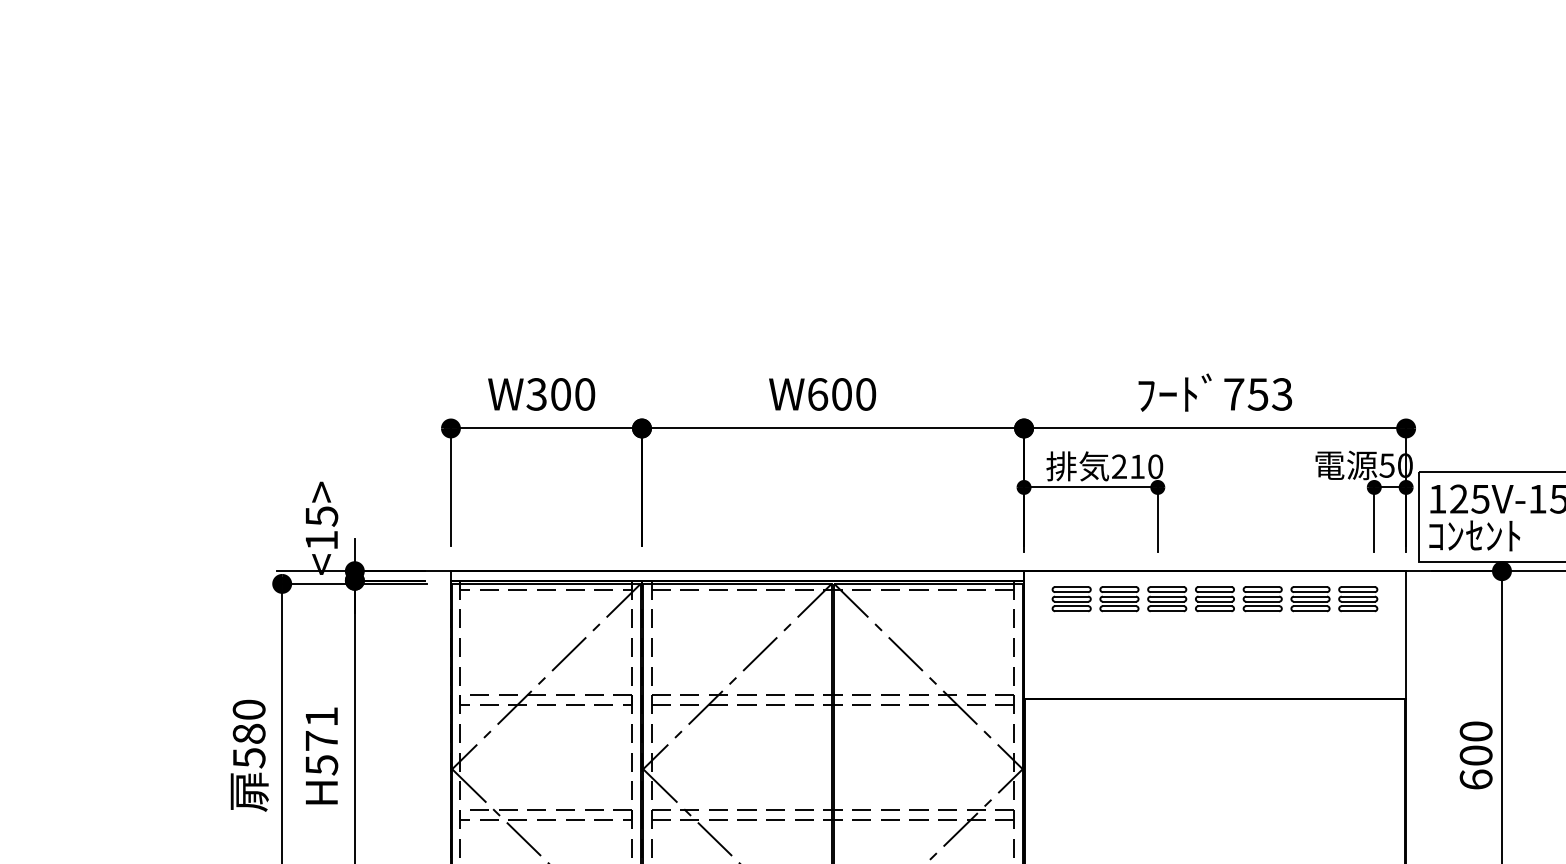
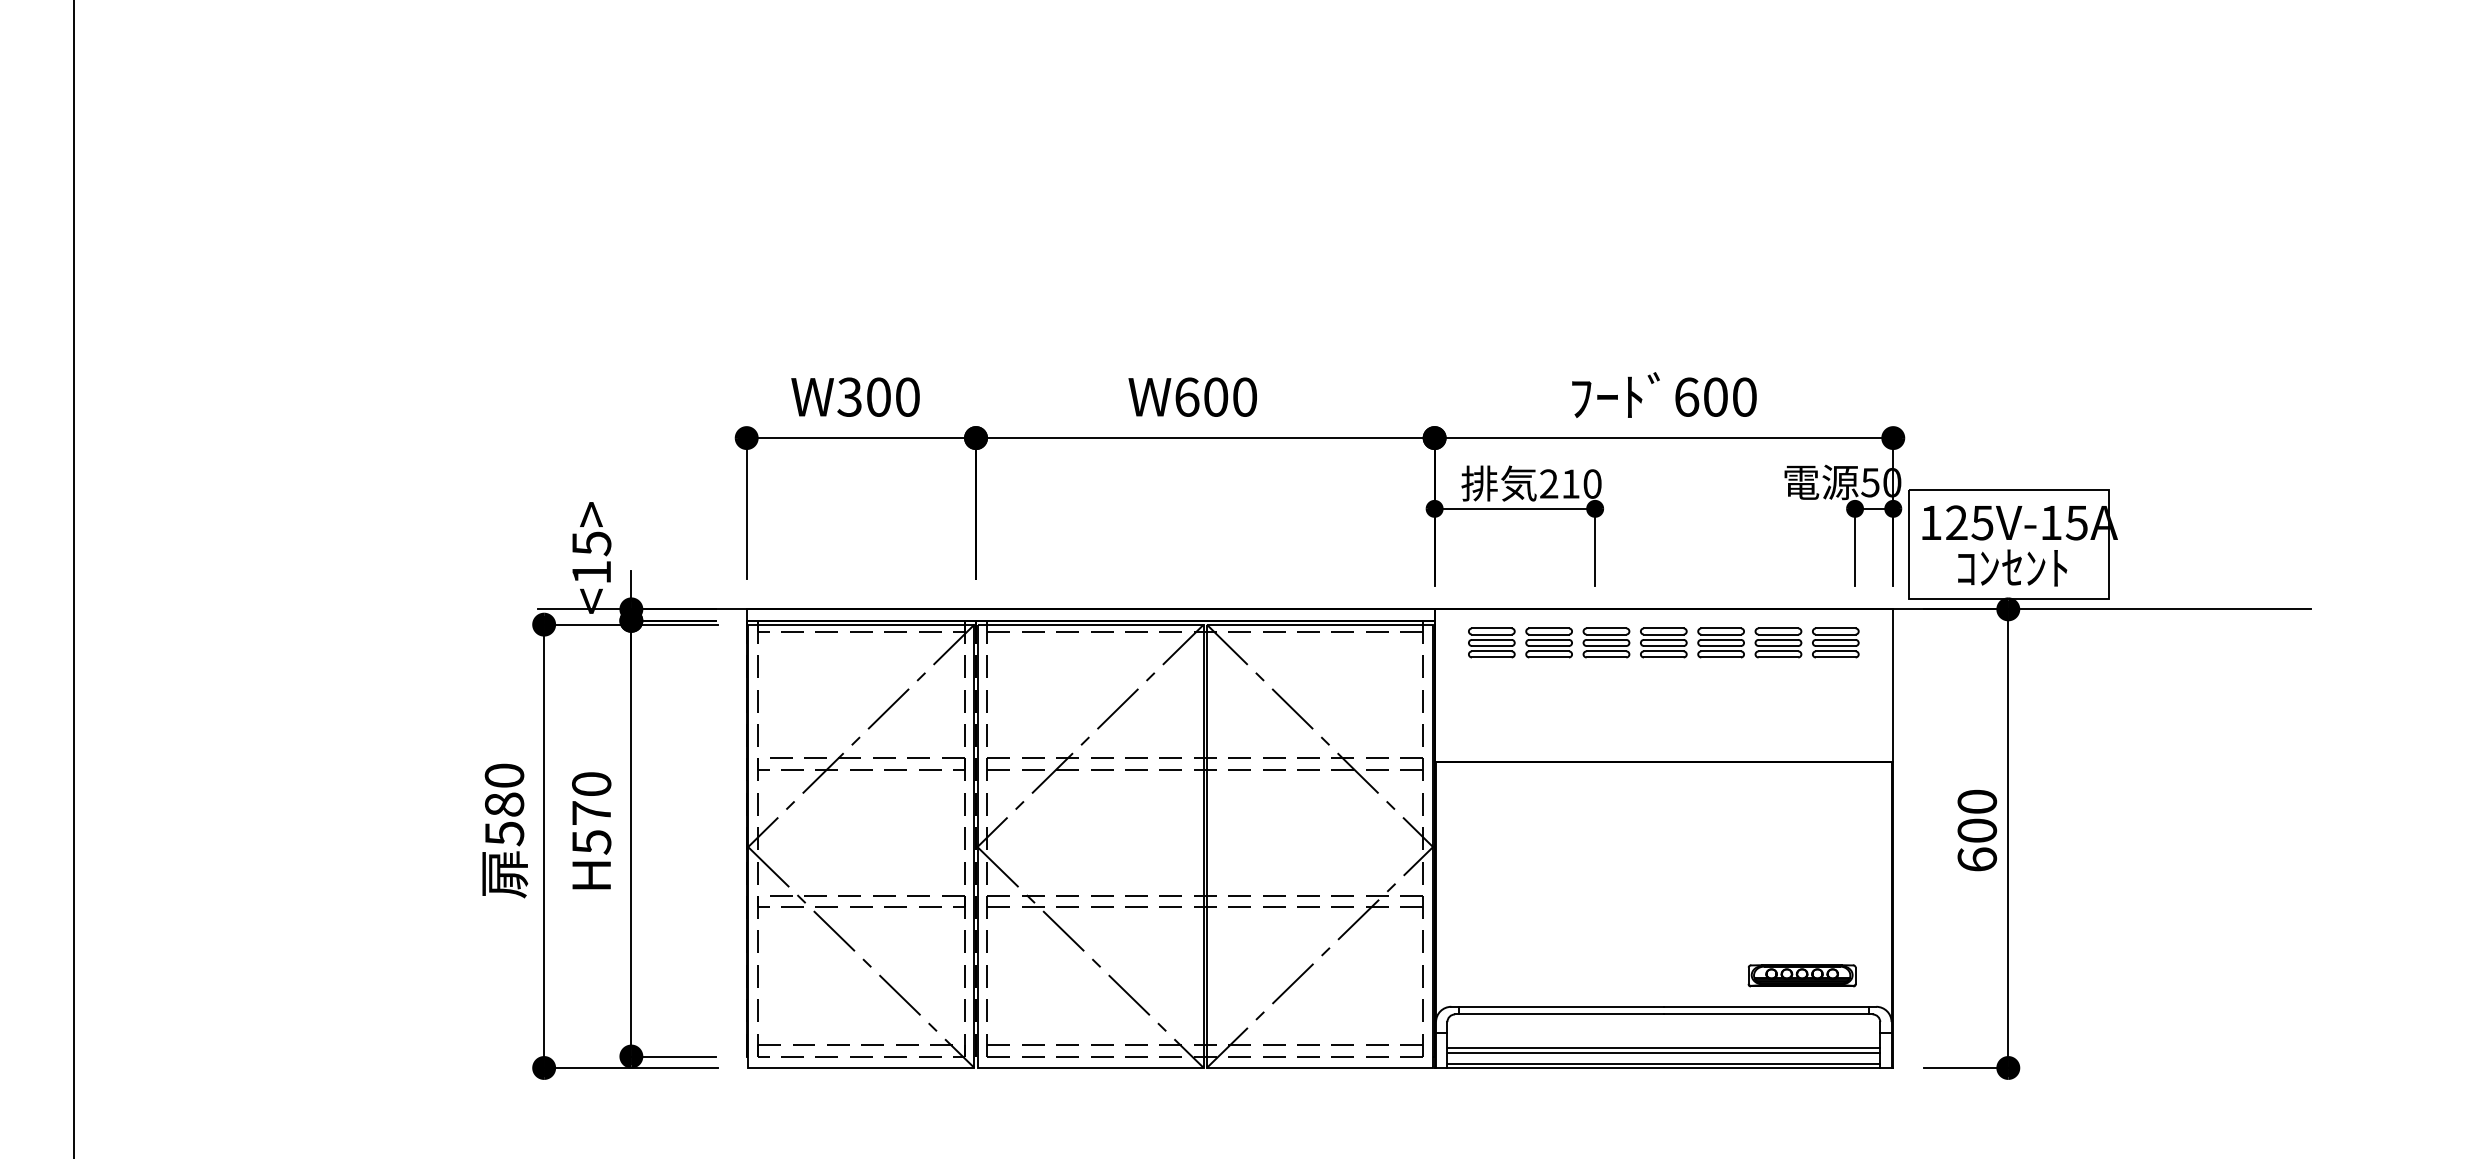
text: (1258, 393) -> (1715, 396), 753 -> 600
text: (1474, 535) -> (2012, 567), moved
text: (321, 716) -> (591, 783), H571 -> H570

